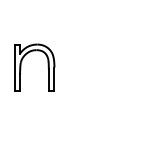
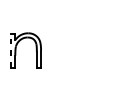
line: (14, 68) -> (11, 51), solid -> dashed

